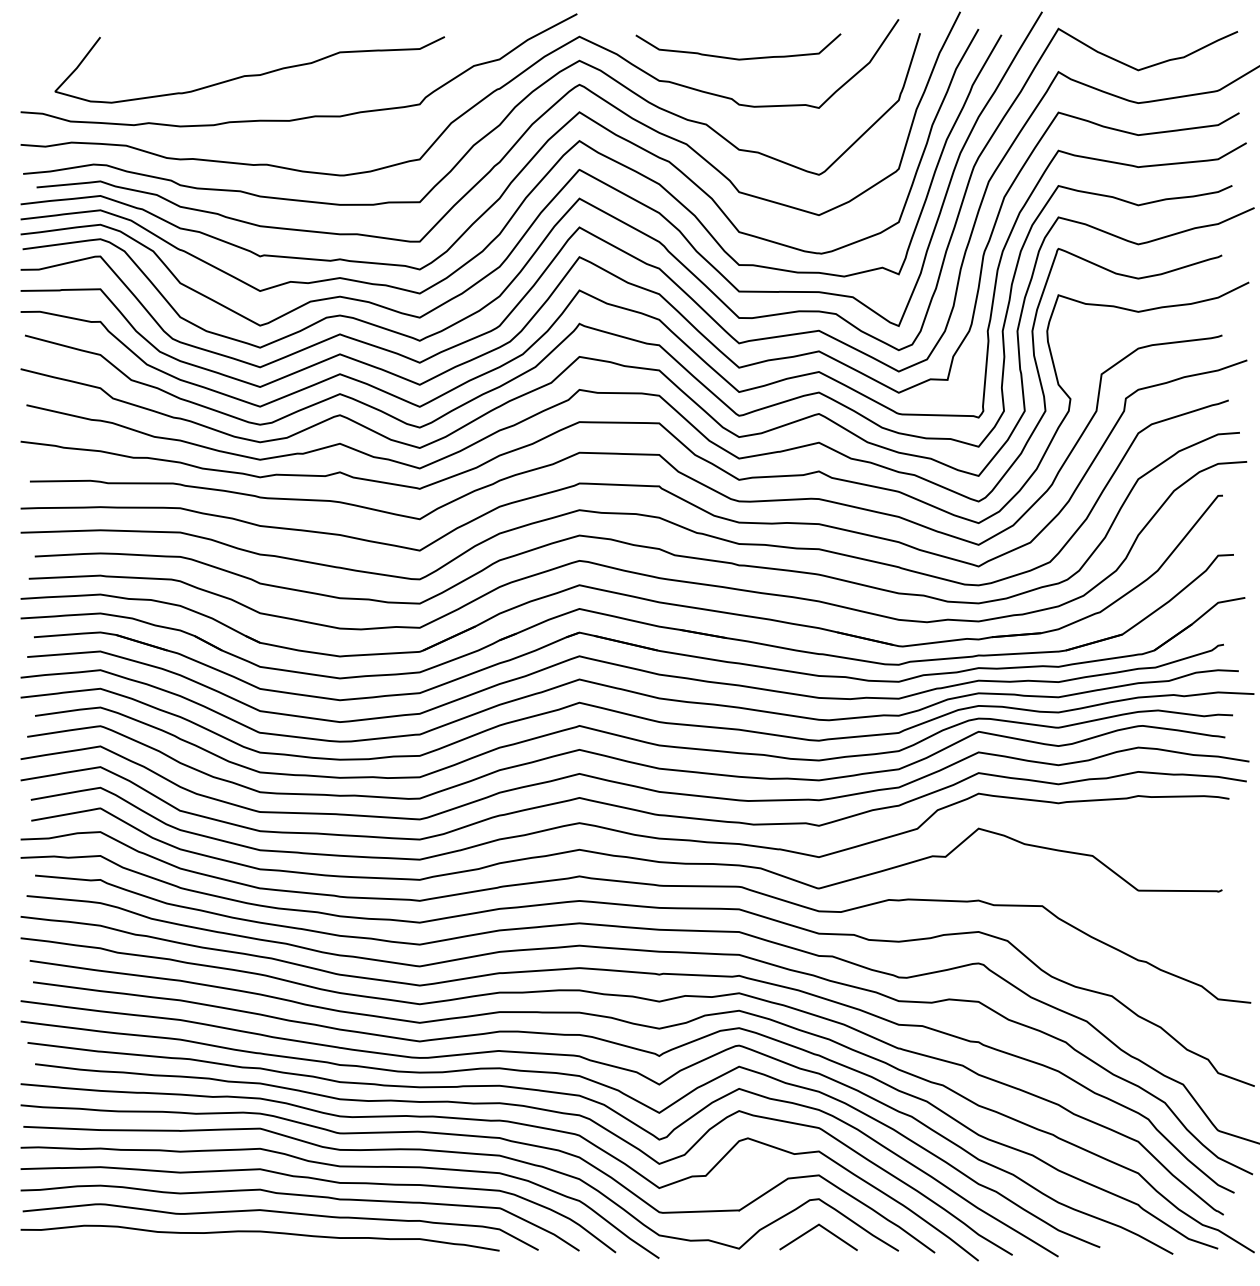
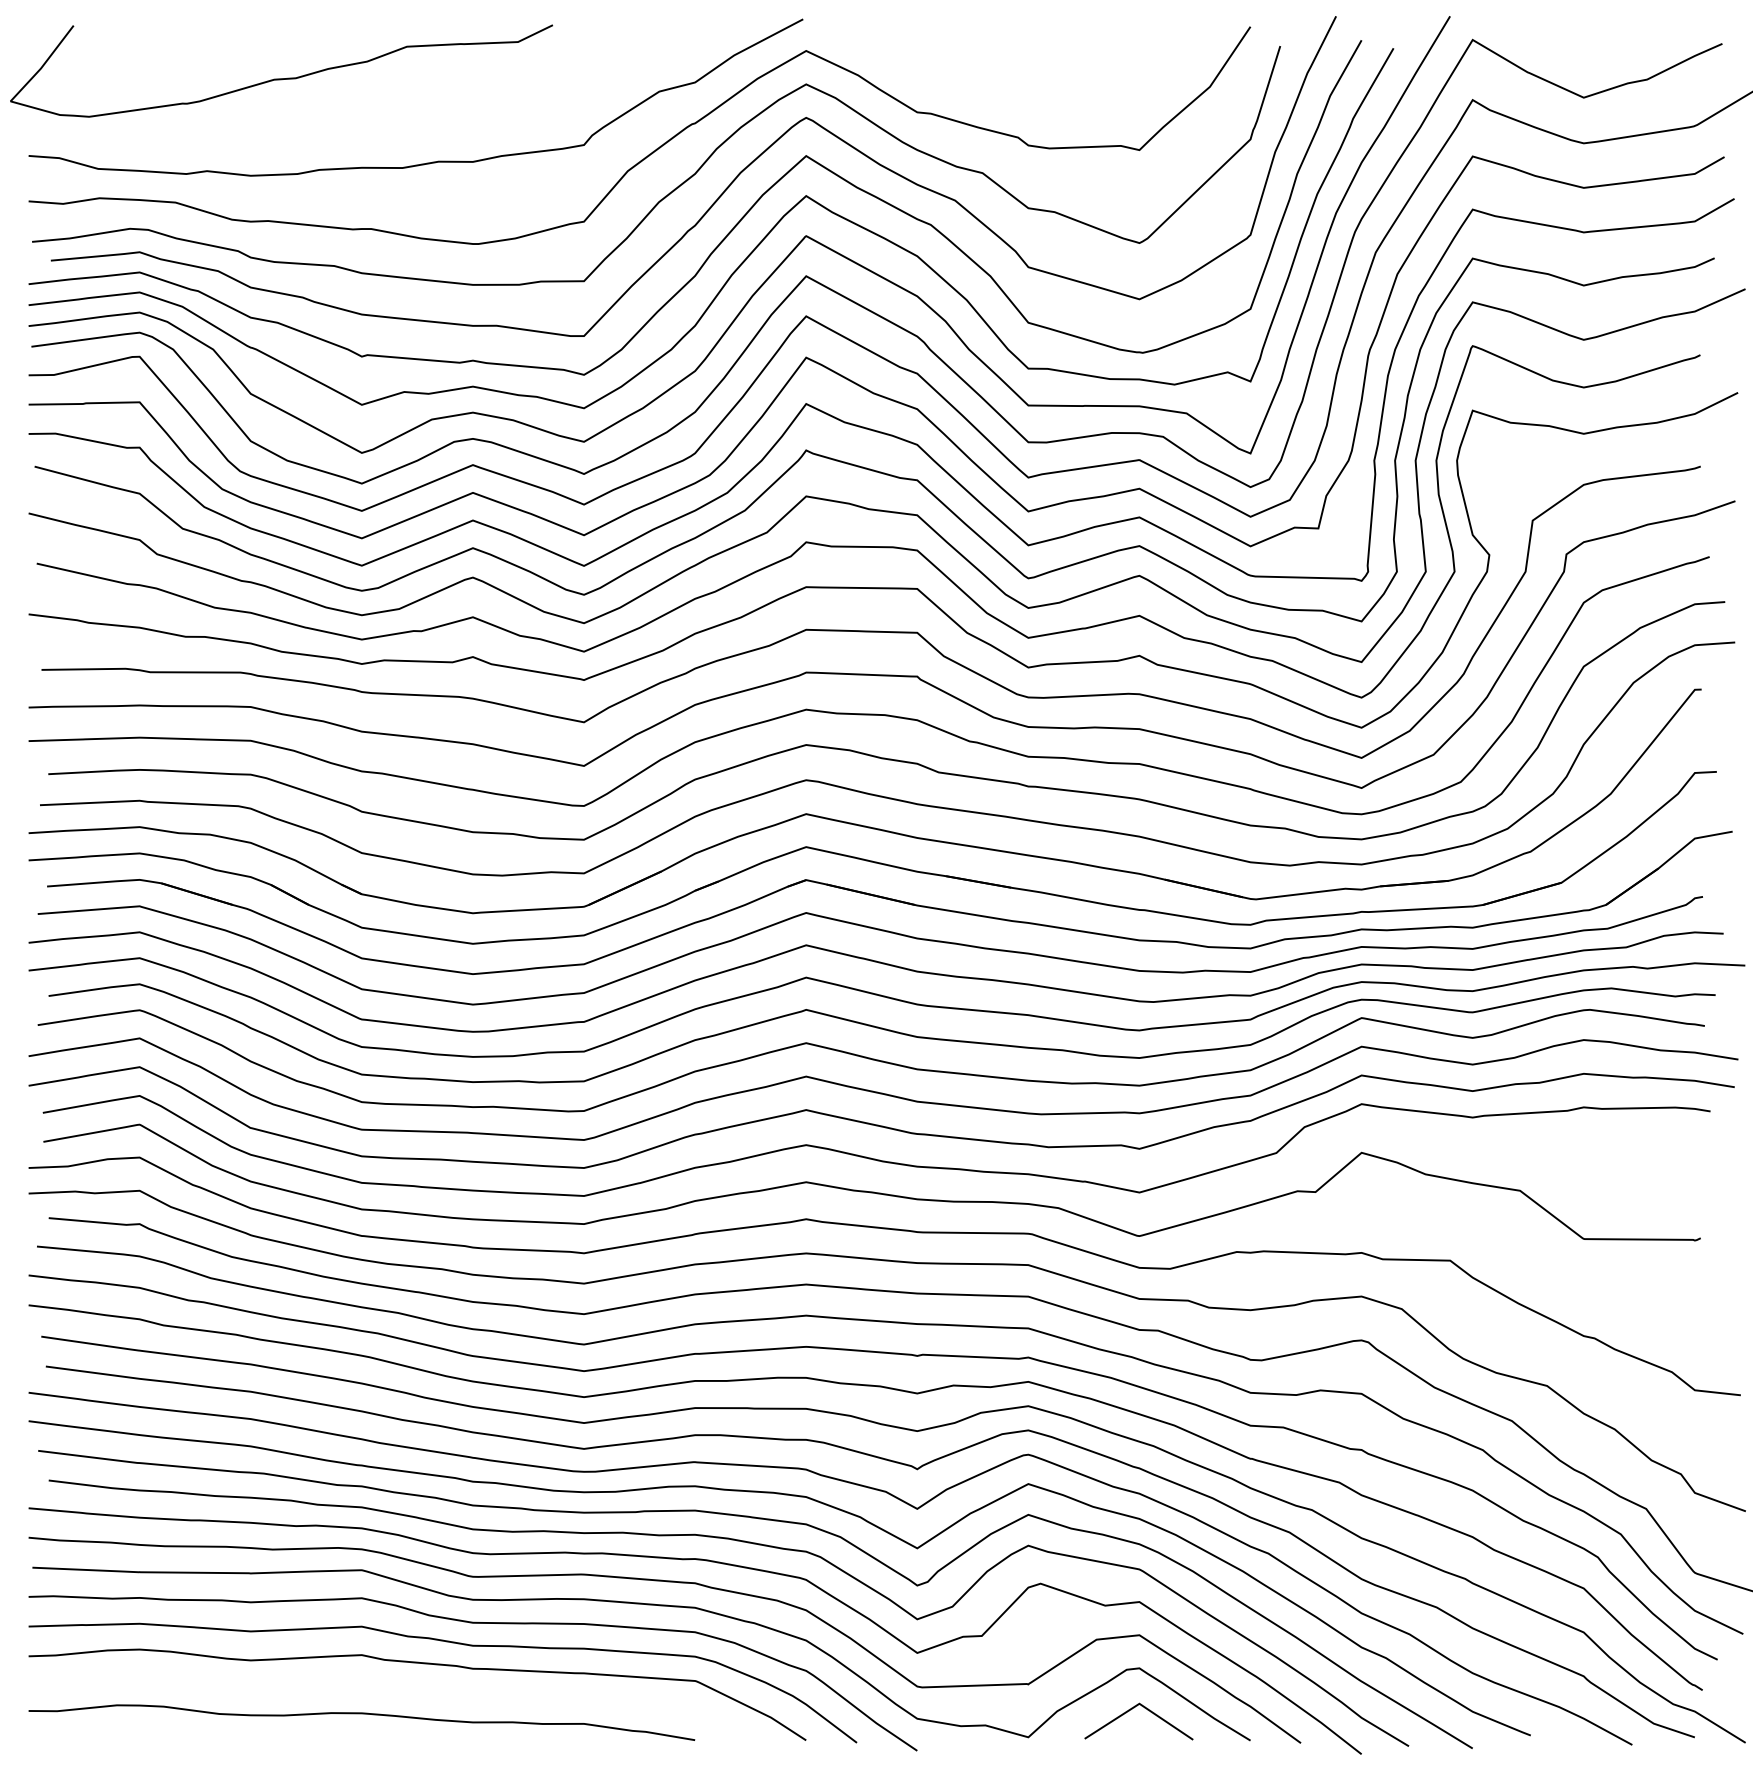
curve: (738, 58) -> (1027, 81), removed
curve: (249, 75) -> (281, 78), moved
curve: (280, 1212) -> (390, 1687), removed

